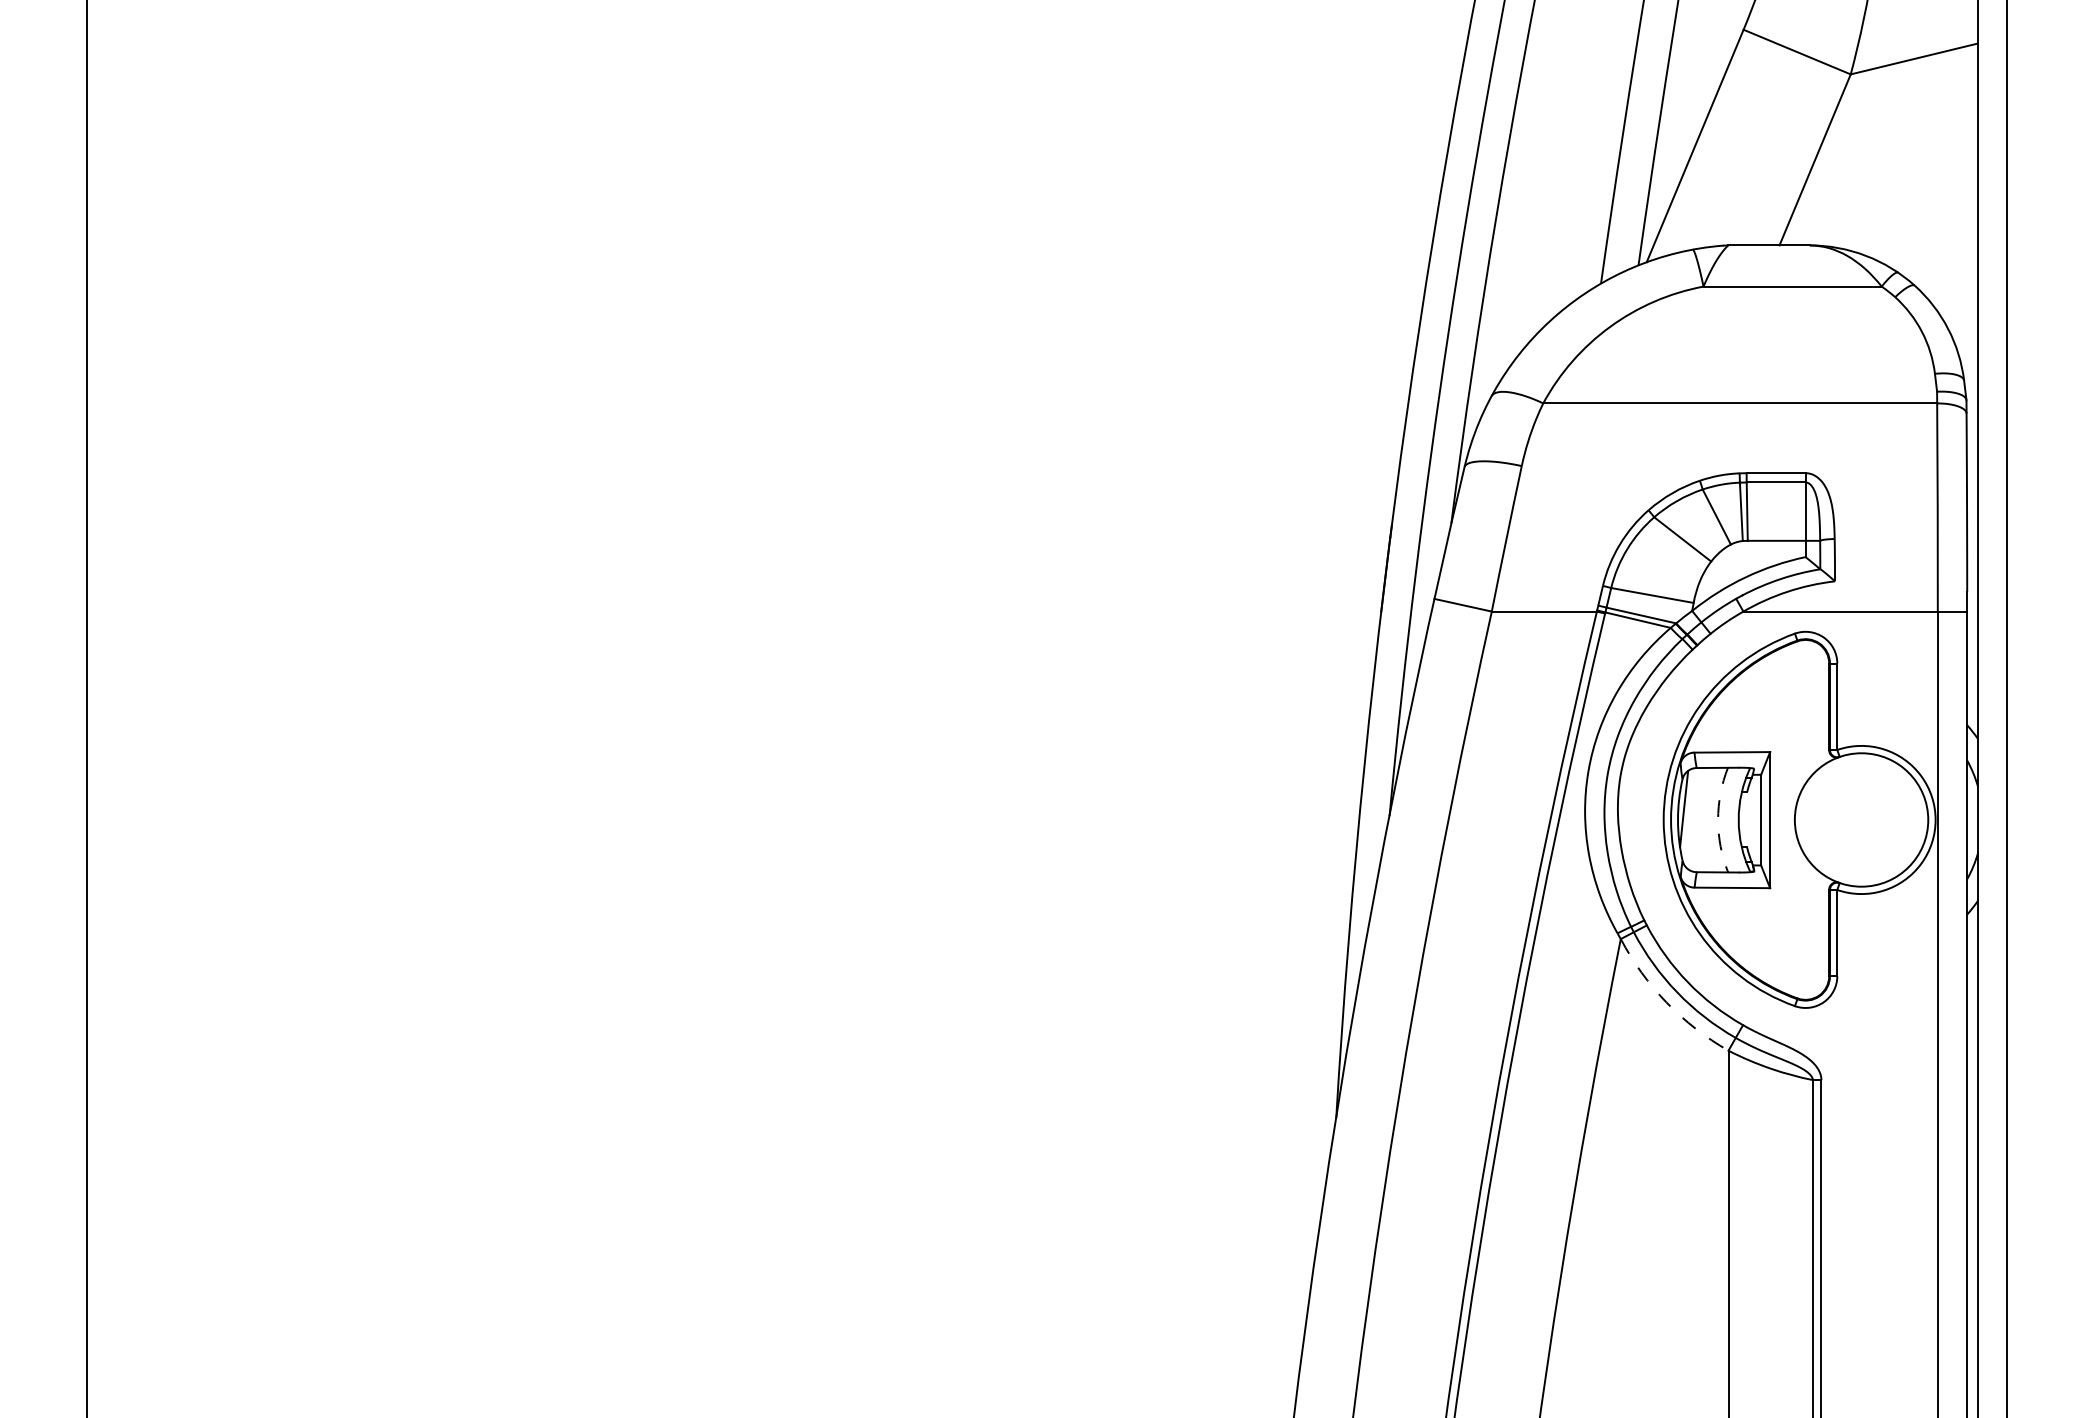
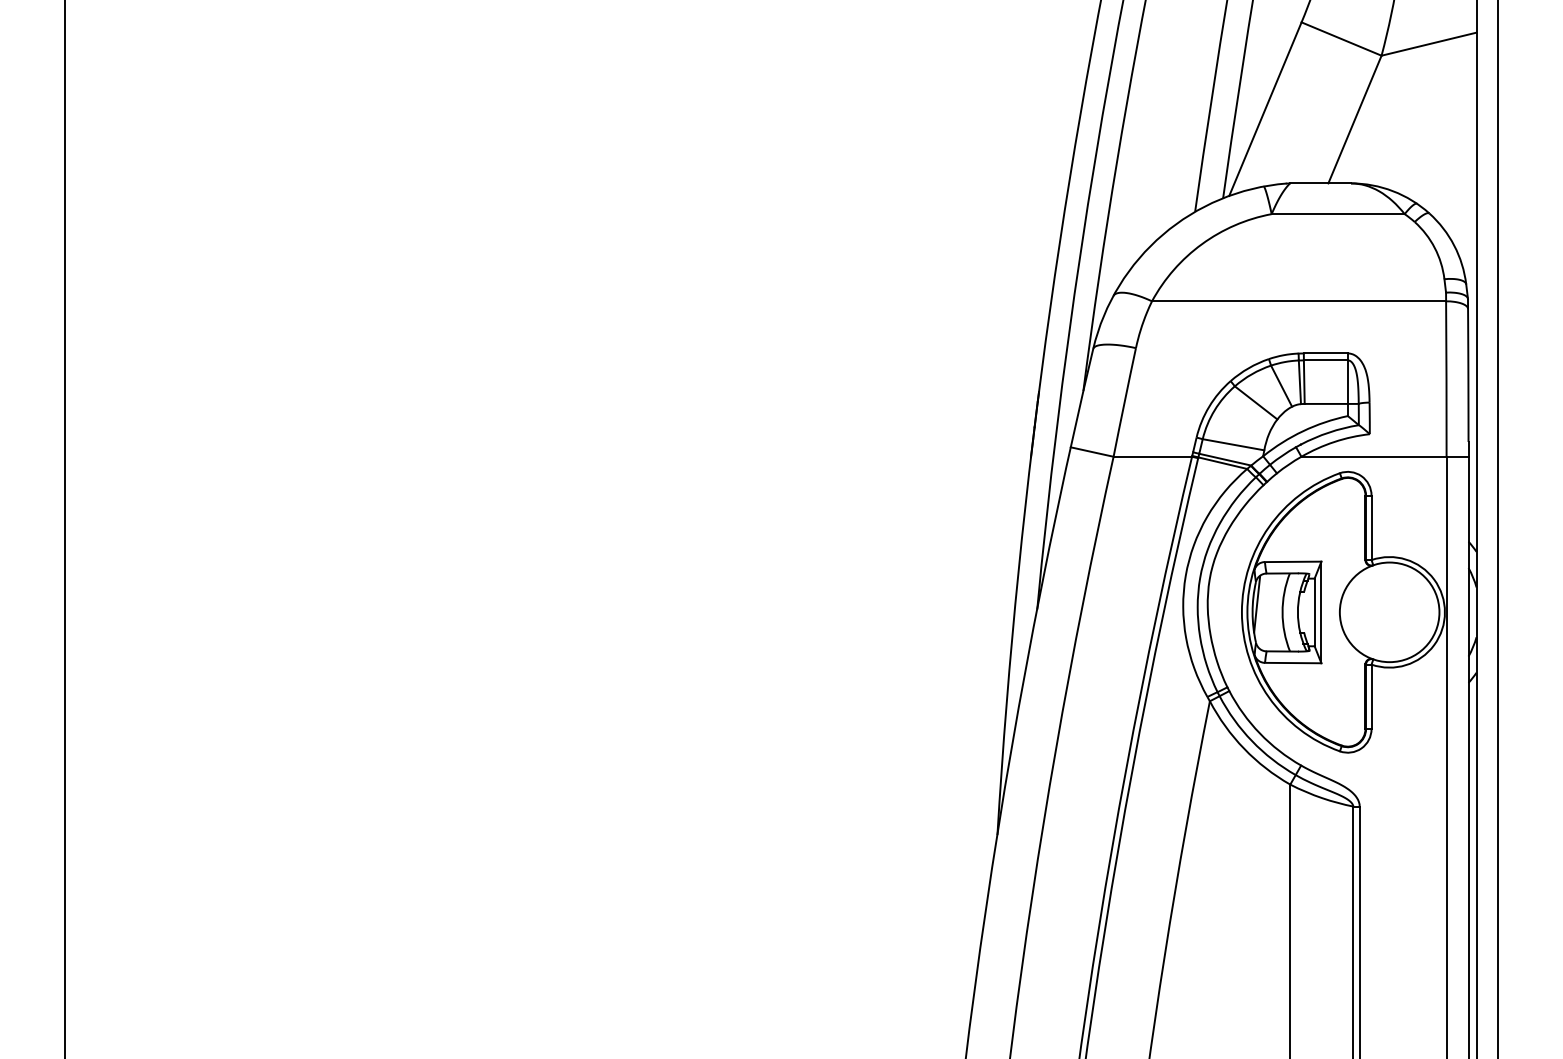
arc: (1718, 820) -> (1282, 612), dashed -> solid
arc: (1666, 1002) -> (1244, 748), dashed -> solid

